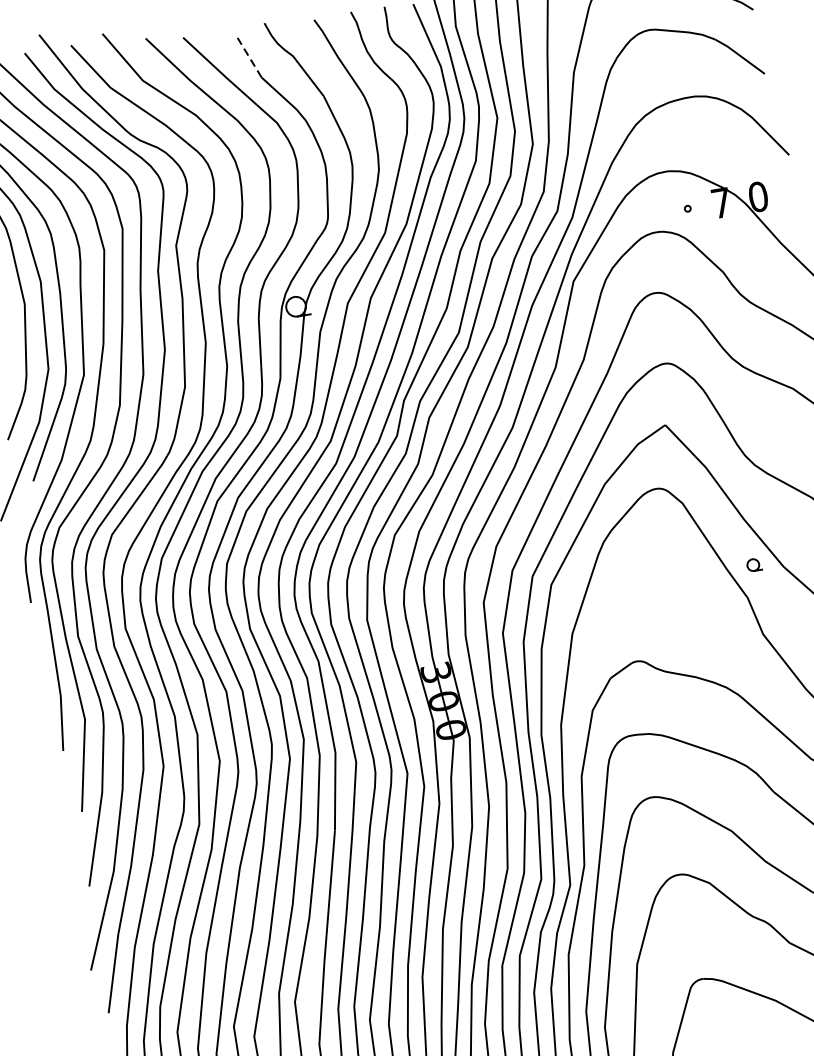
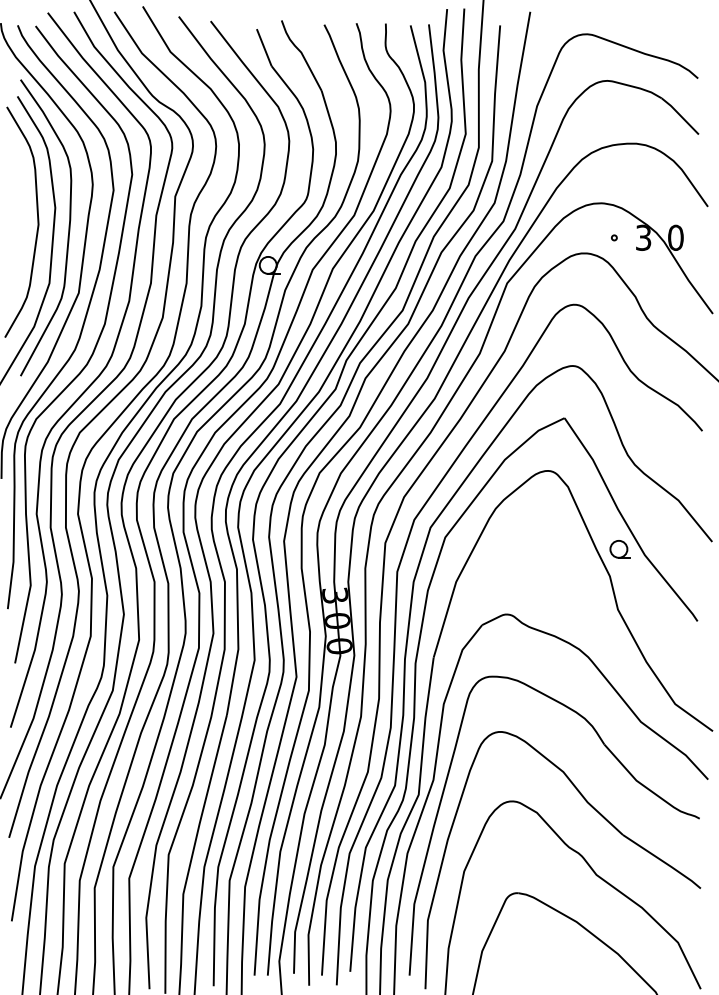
line: (249, 57) -> (264, 47), dashed -> solid
text: (721, 202) -> (643, 237), 7 -> 3
part: (753, 565) -> (619, 549), size x1.67

